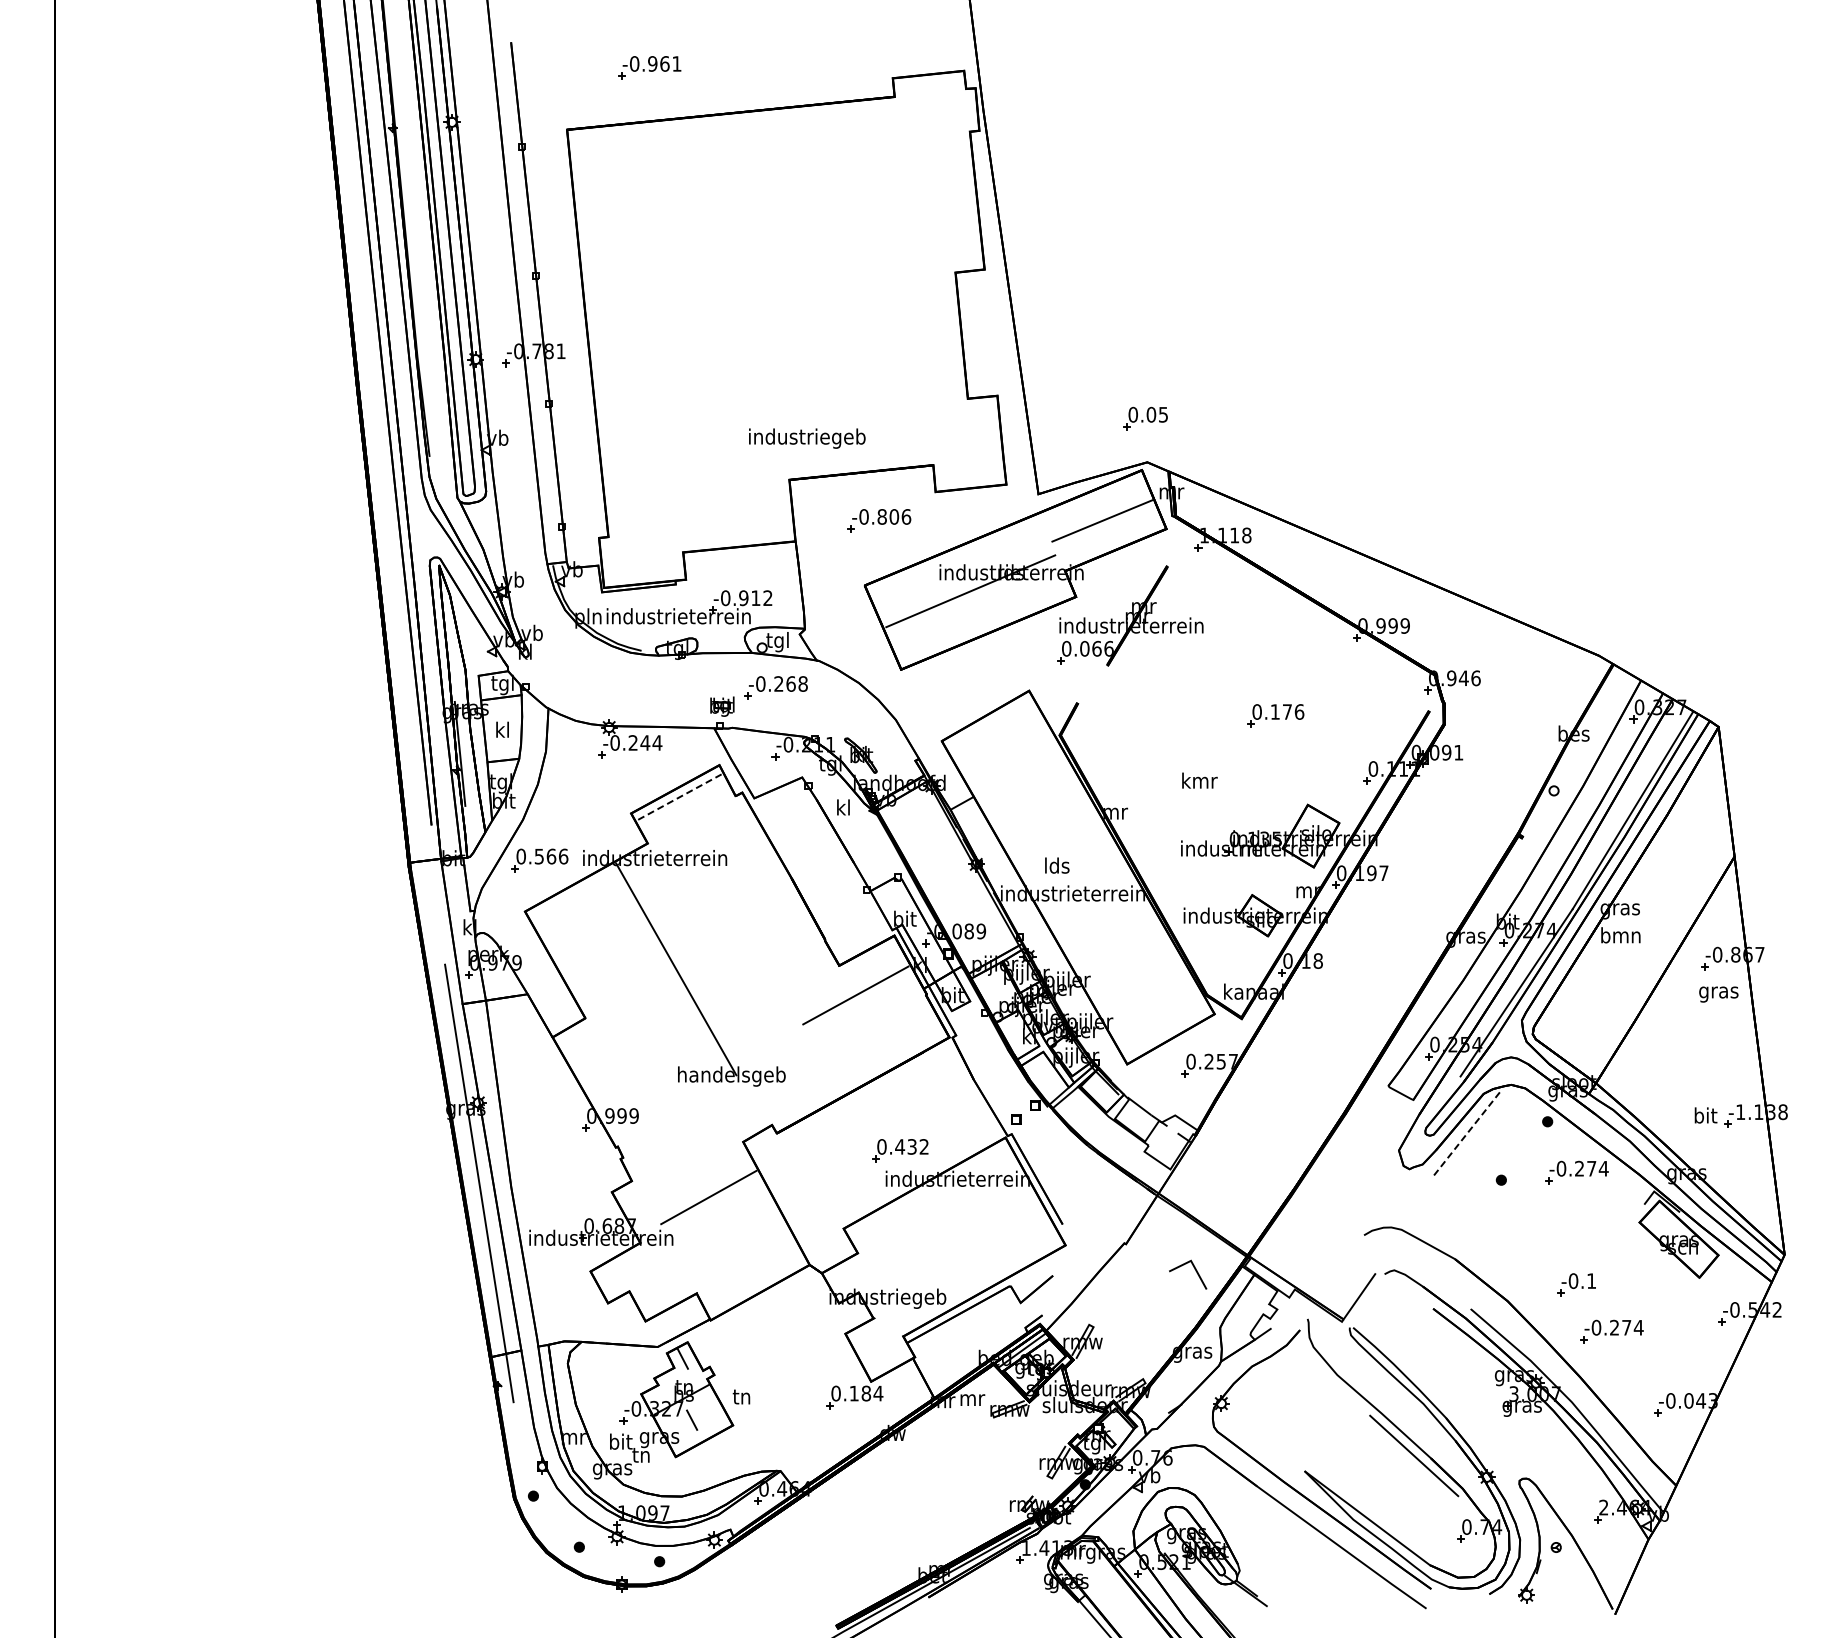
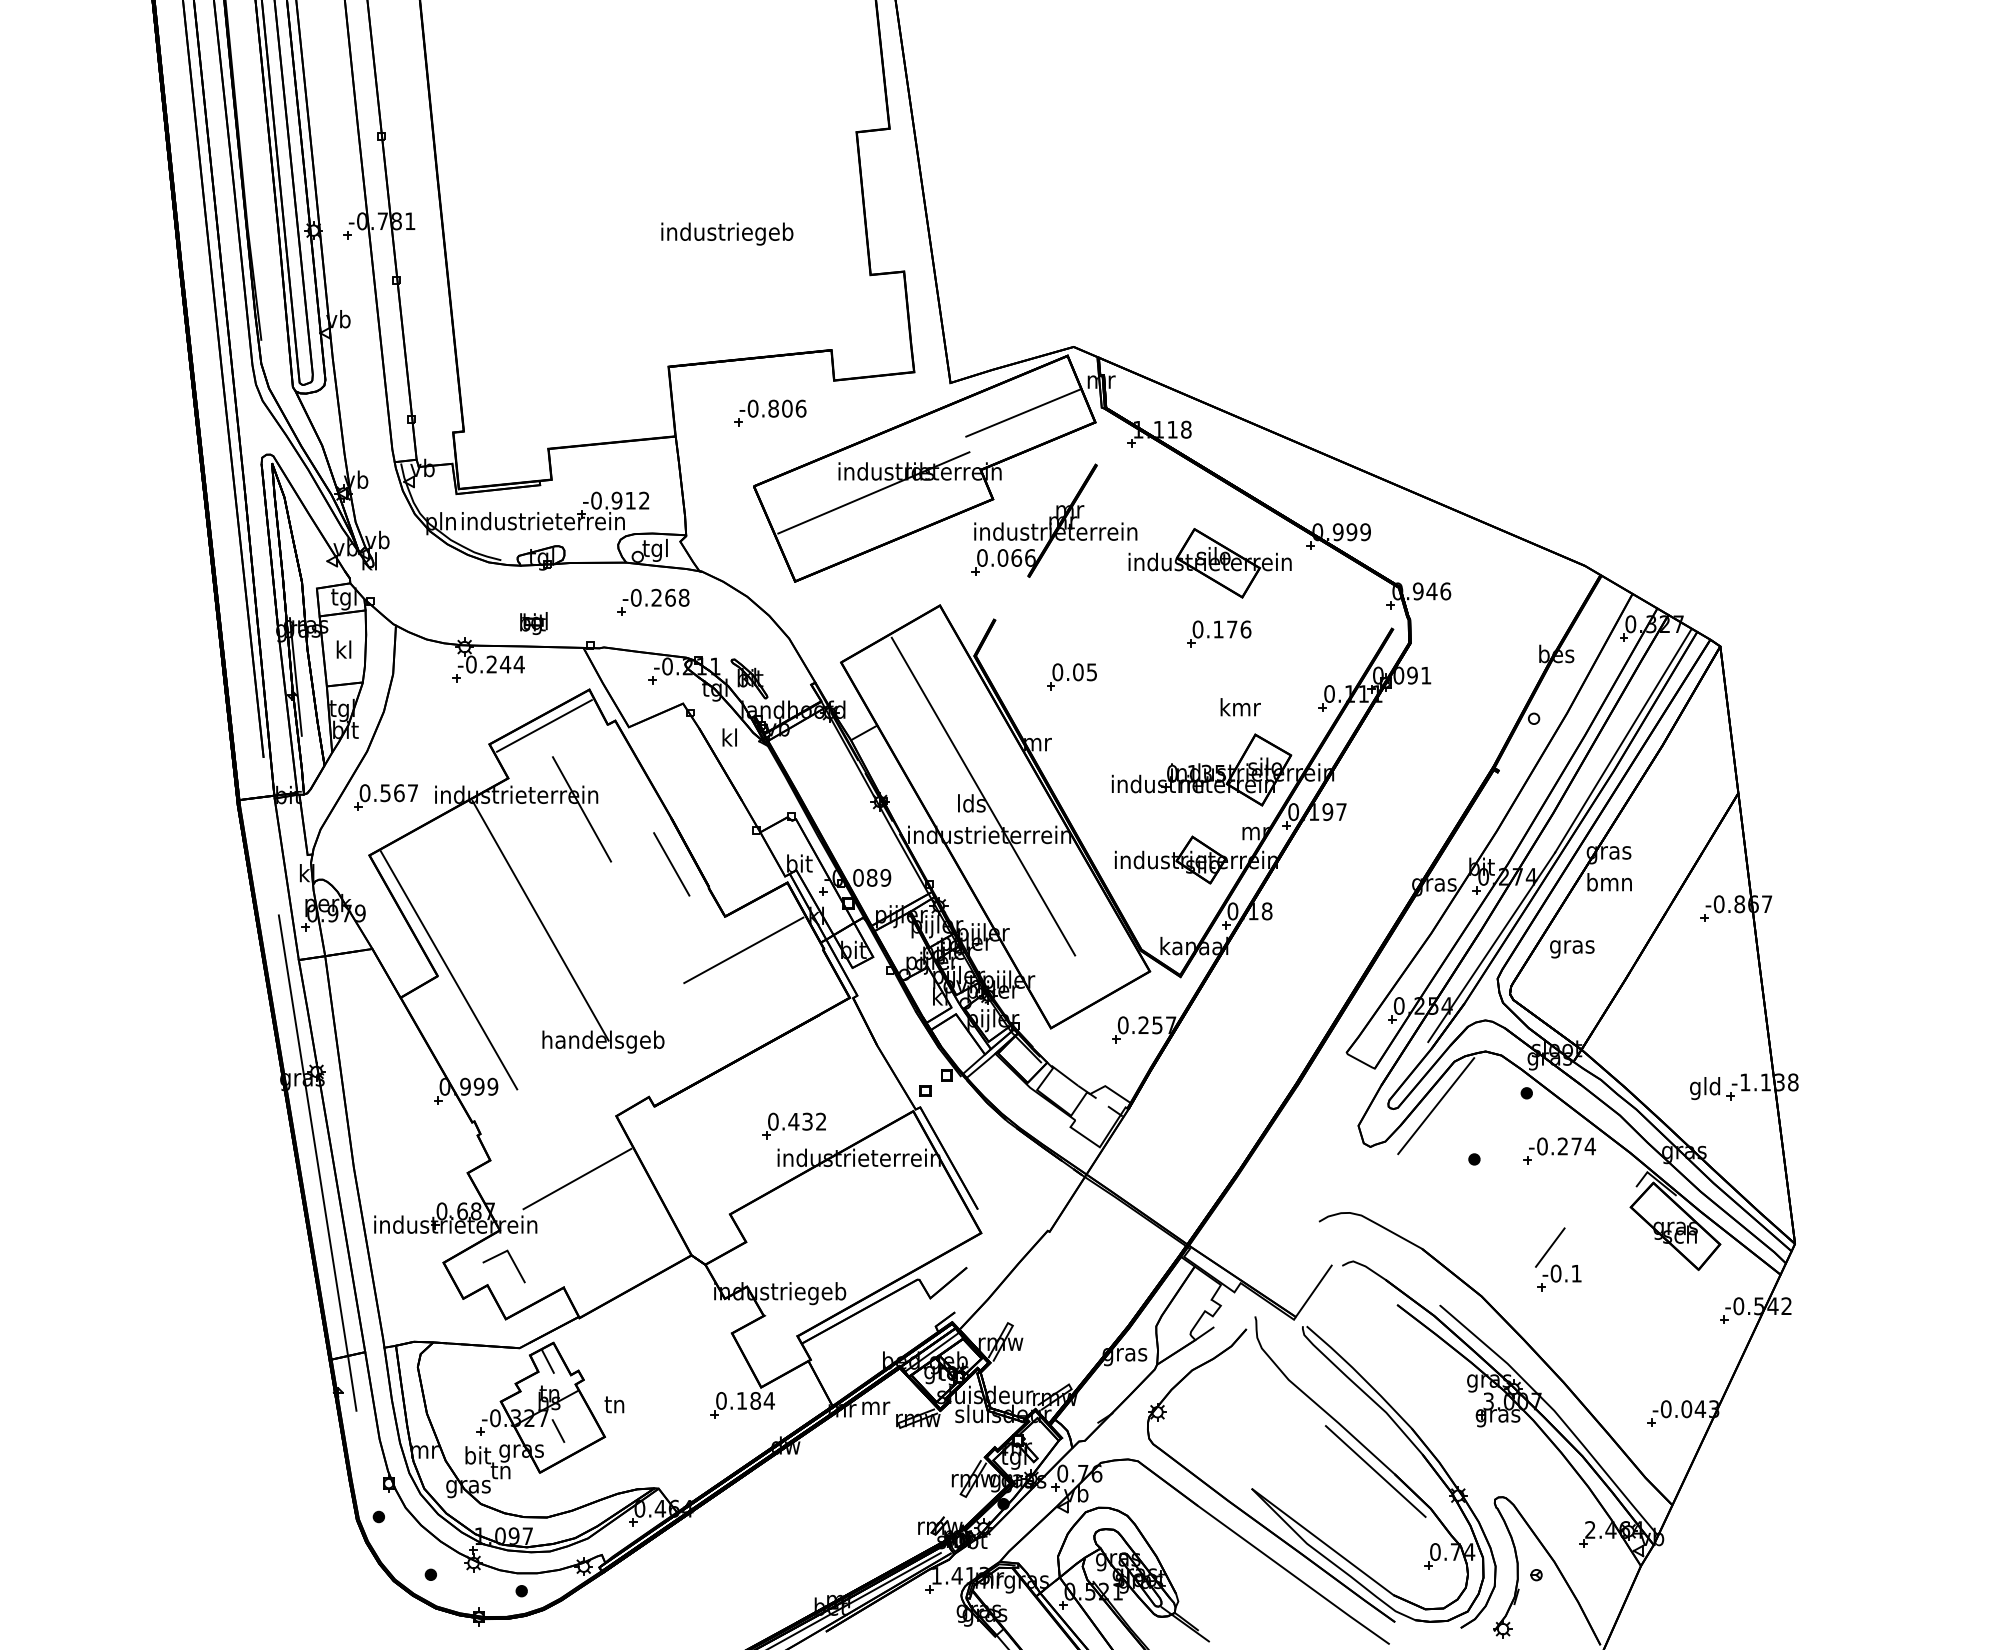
part: (1145, 418) -> (1071, 676), moved
text: (807, 438) -> (727, 233), moved
part: (1267, 653) -> (1209, 563), added
part: (722, 706) -> (534, 623), moved
text: (1199, 780) -> (1240, 707), moved
line: (679, 797) -> (544, 726), dashed -> solid
text: (563, 856) -> (412, 793), 0.566 -> 0.567
line: (1067, 859) -> (983, 796), added
line: (712, 870) -> (581, 808), added
line: (791, 919) -> (670, 864), added
text: (1718, 994) -> (1571, 949), moved
line: (595, 1012) -> (449, 969), added
text: (1704, 1117) -> (1704, 1088), bit -> gld
line: (1467, 1132) -> (1436, 1105), dashed -> solid
line: (1568, 1258) -> (1550, 1248), added
line: (1195, 1271) -> (512, 1262), moved
part: (1611, 1331) -> (1599, 1330), removed

